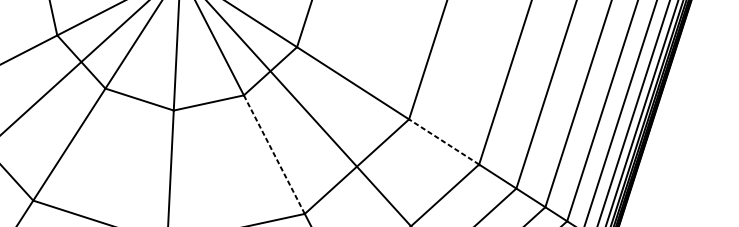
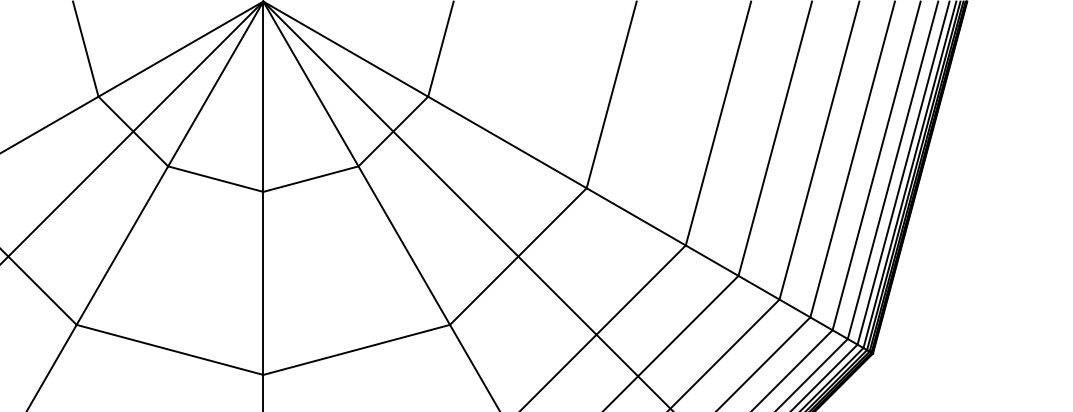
line: (443, 141) -> (635, 216), dashed -> solid
line: (274, 154) -> (404, 245), dashed -> solid

